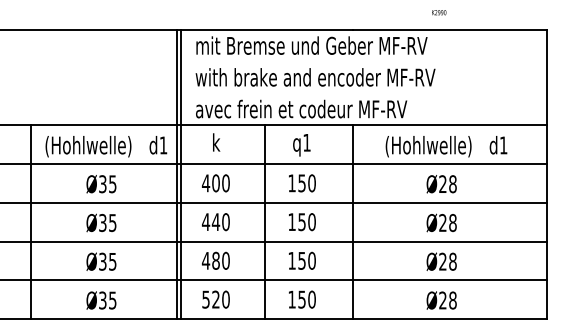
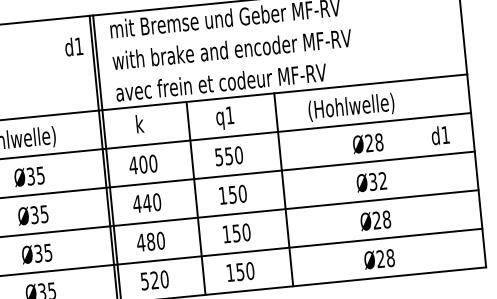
text: (158, 145) -> (74, 46), moved
text: (498, 145) -> (440, 135), moved
text: (291, 183) -> (218, 157), 150 -> 550
text: (447, 223) -> (377, 182), Ø28 -> Ø32

